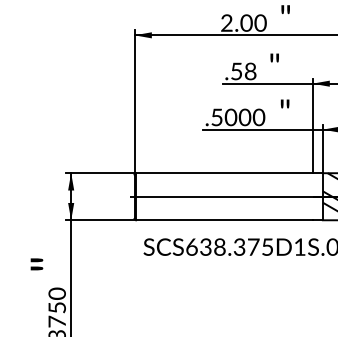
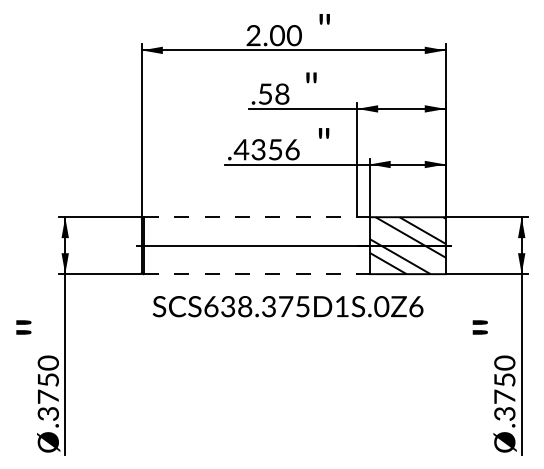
text: (237, 117) -> (266, 149), .5000 -> .4356
line: (224, 173) -> (250, 217), solid -> dashed
line: (224, 220) -> (250, 274), solid -> dashed

